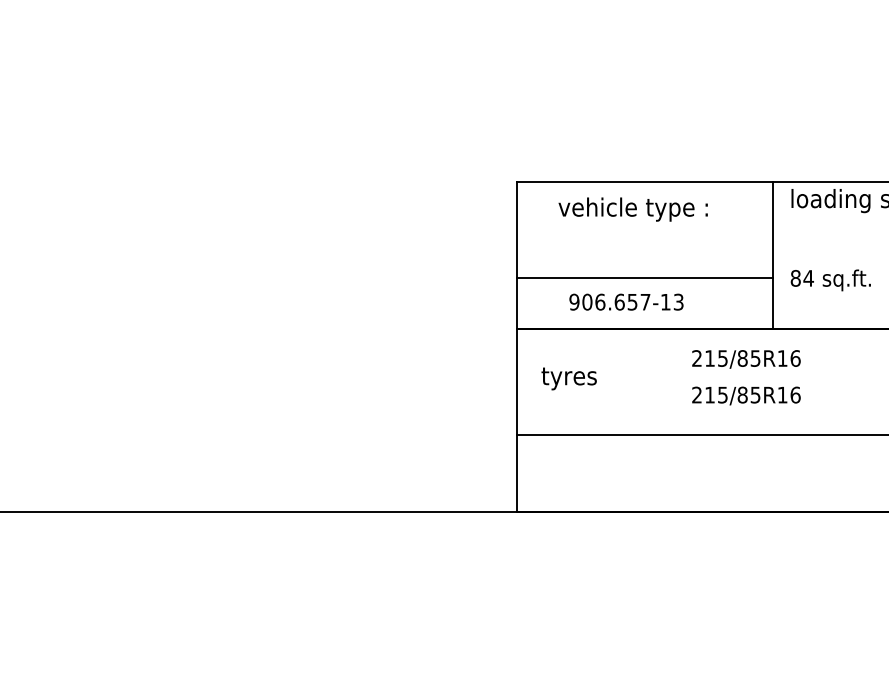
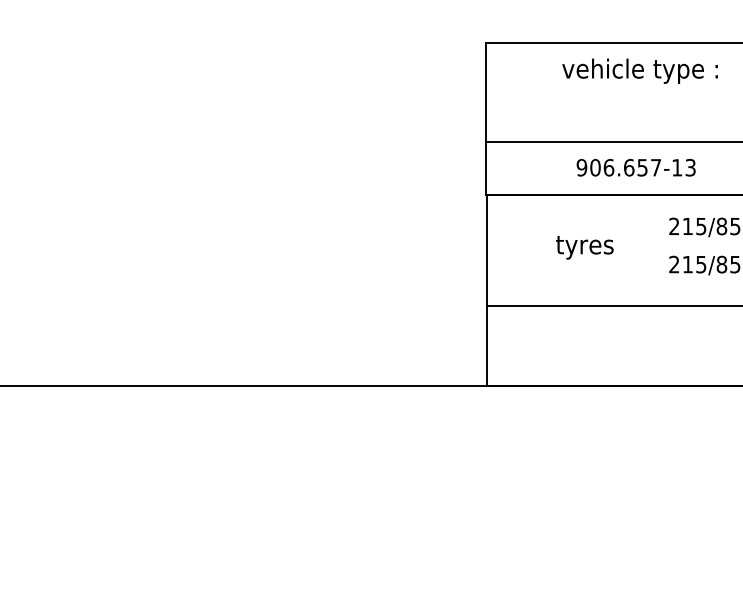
text: (632, 209) -> (639, 71), moved
text: (626, 301) -> (636, 167), moved
text: (568, 378) -> (584, 247), moved

